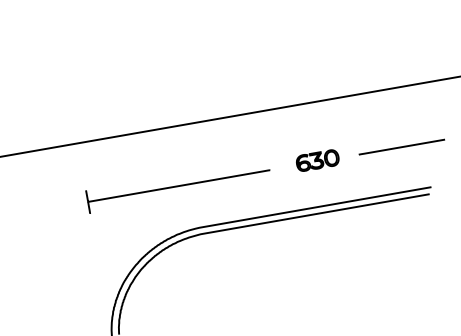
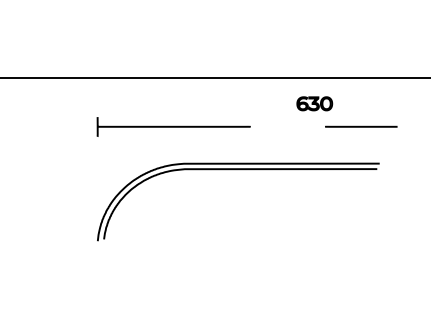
part: (317, 160) -> (314, 103), moved

